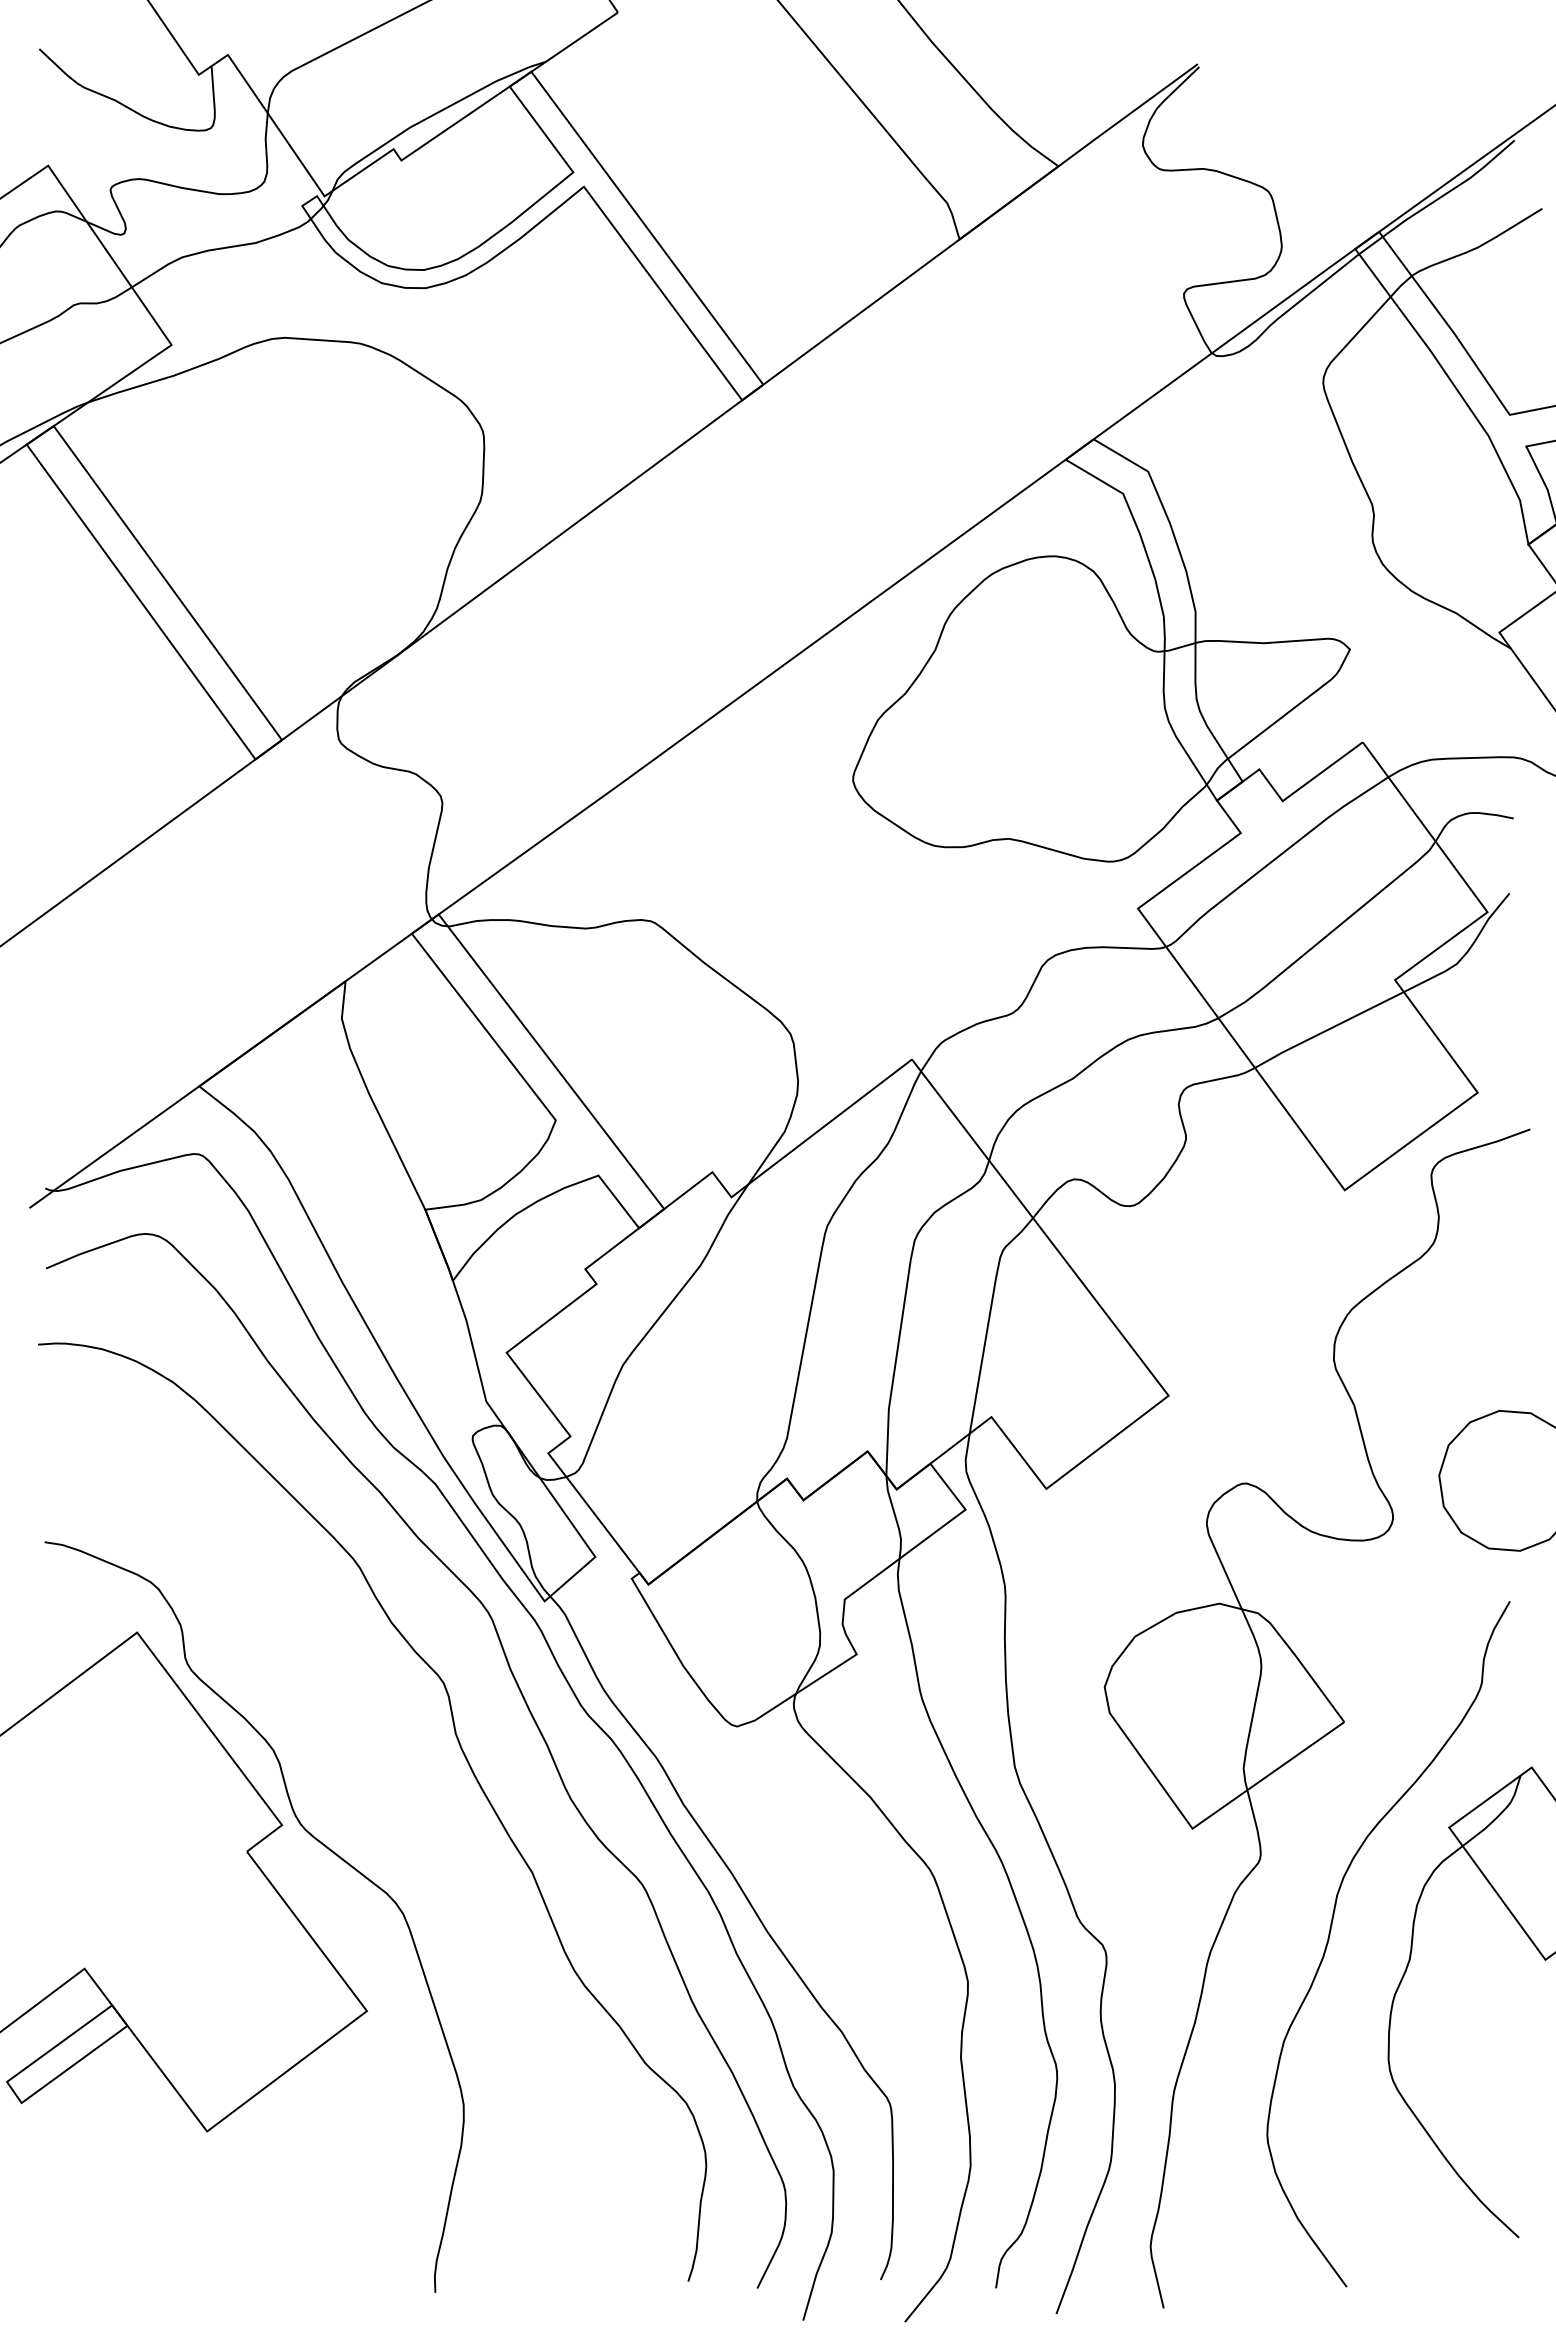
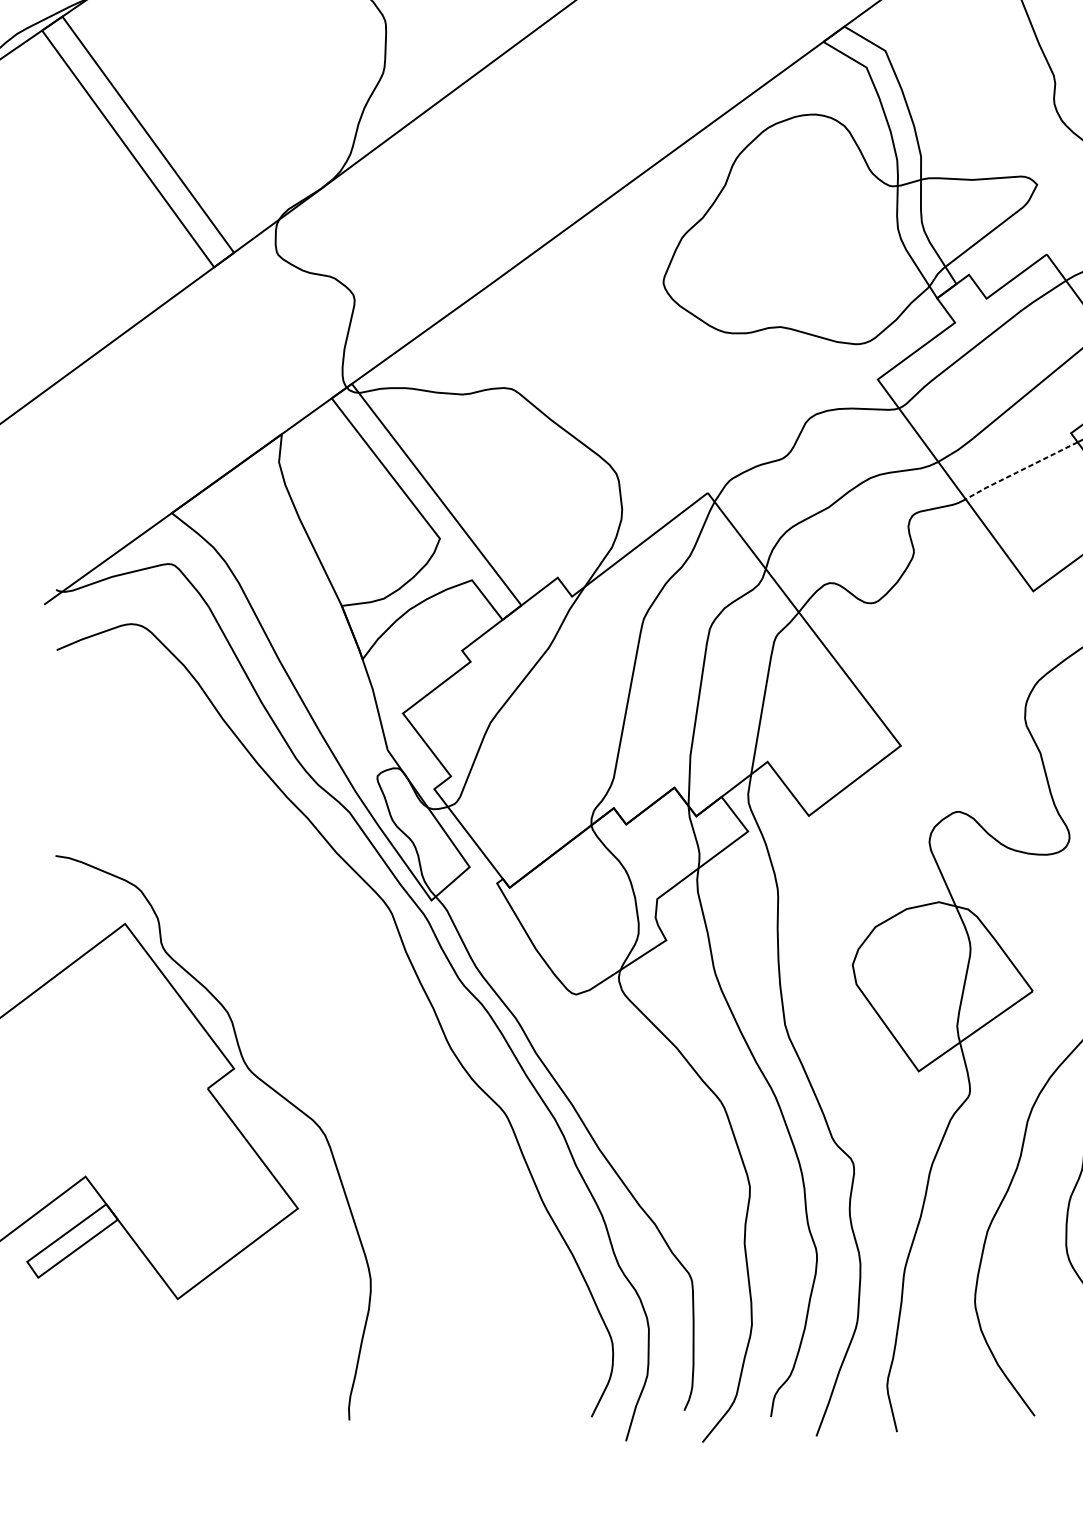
line: (1327, 1029) -> (1020, 470), solid -> dashed
curve: (467, 1763) -> (373, 1022), removed

